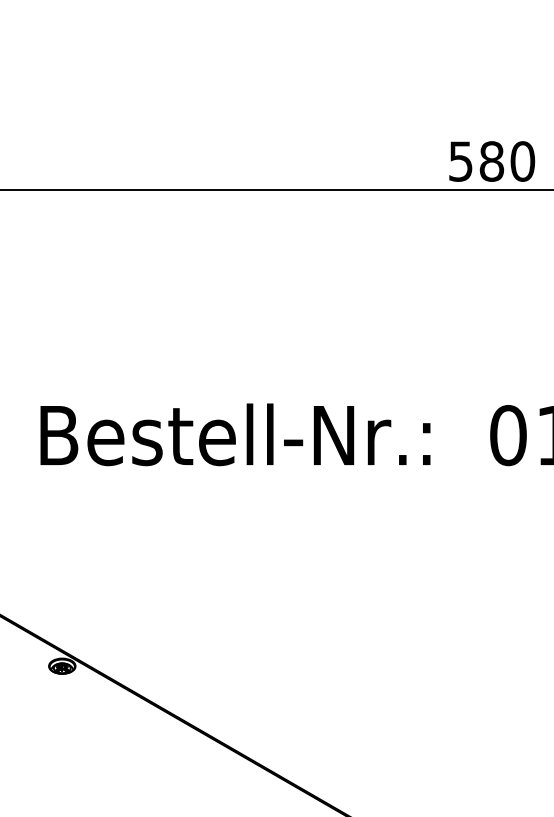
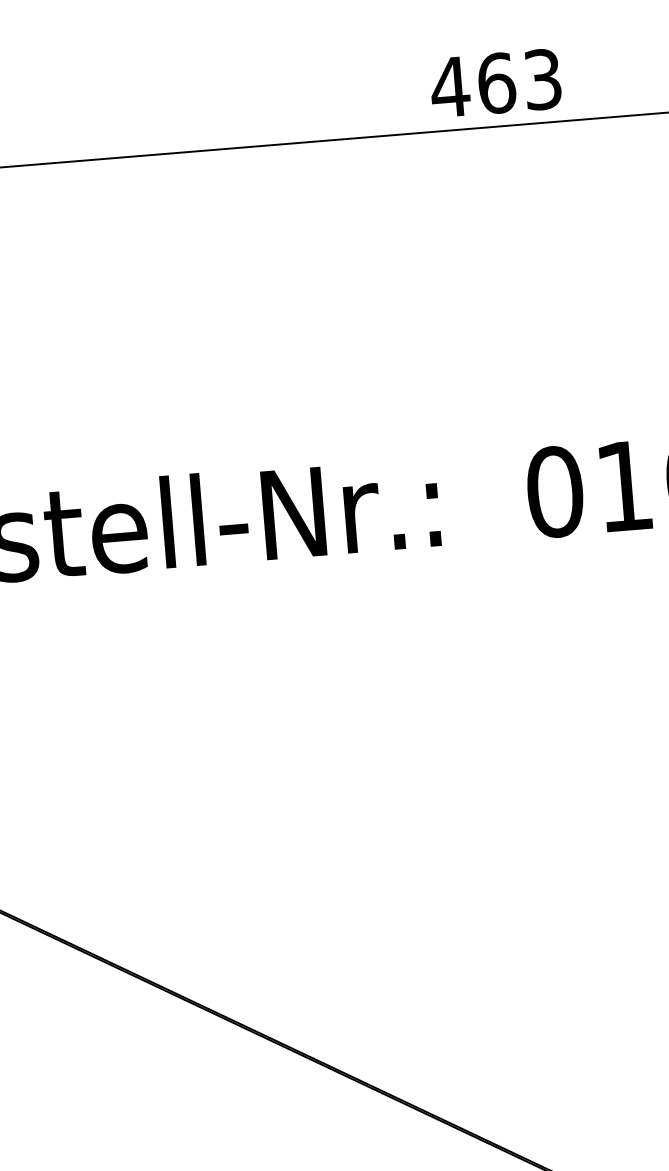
text: (491, 161) -> (496, 83), 580 -> 463

